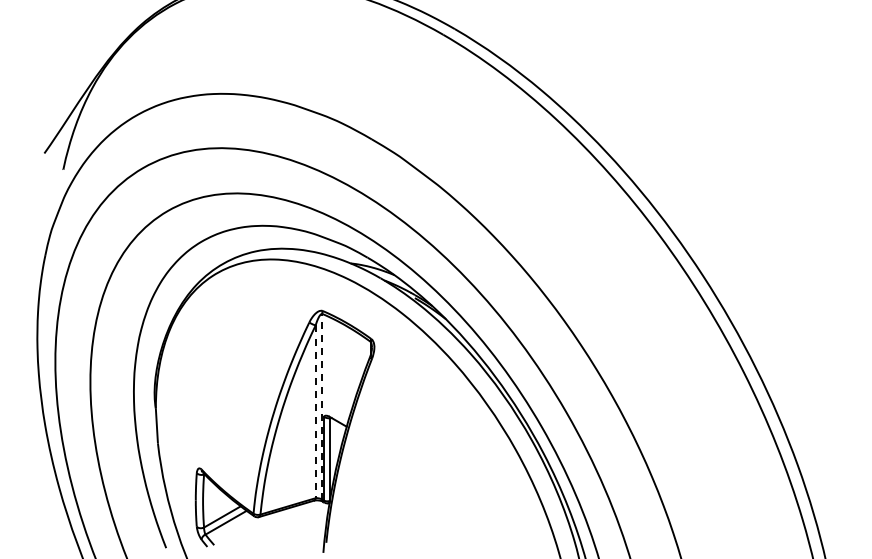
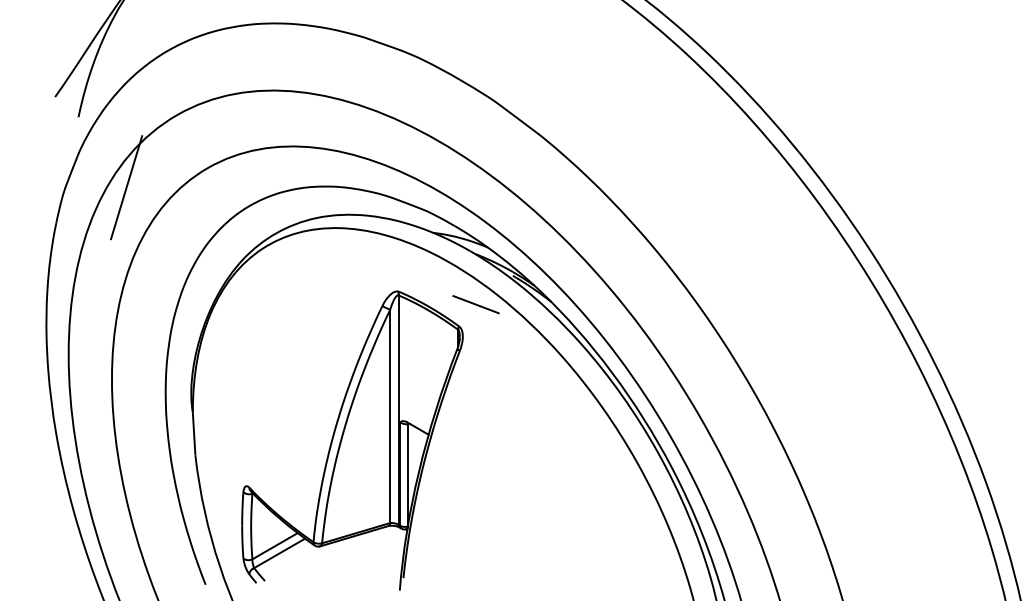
line: (101, 226) -> (125, 187), added
line: (384, 321) -> (475, 304), added
line: (322, 406) -> (398, 409), dashed -> solid
line: (315, 412) -> (390, 417), dashed -> solid

